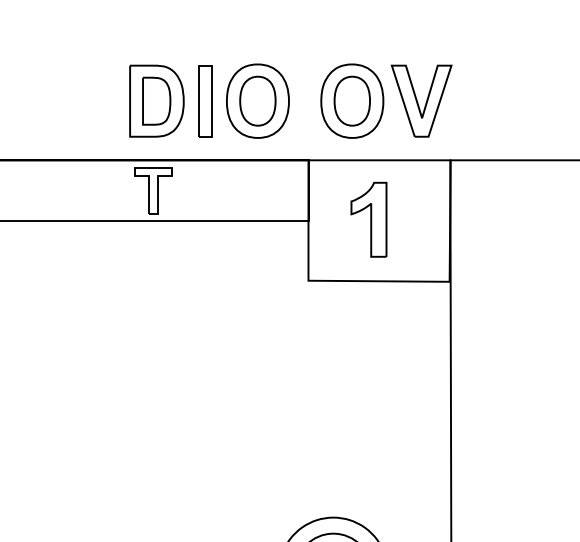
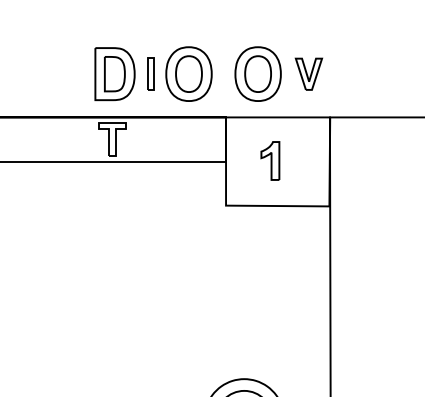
part: (205, 100) -> (150, 73), size x0.6
part: (421, 101) -> (308, 74), size x0.6
part: (369, 219) -> (270, 160), size x0.7

